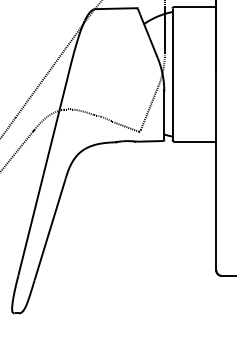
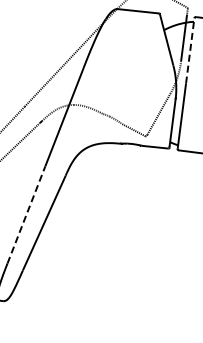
line: (172, 41) -> (190, 50), solid -> dashed
line: (31, 224) -> (26, 214), solid -> dashed

